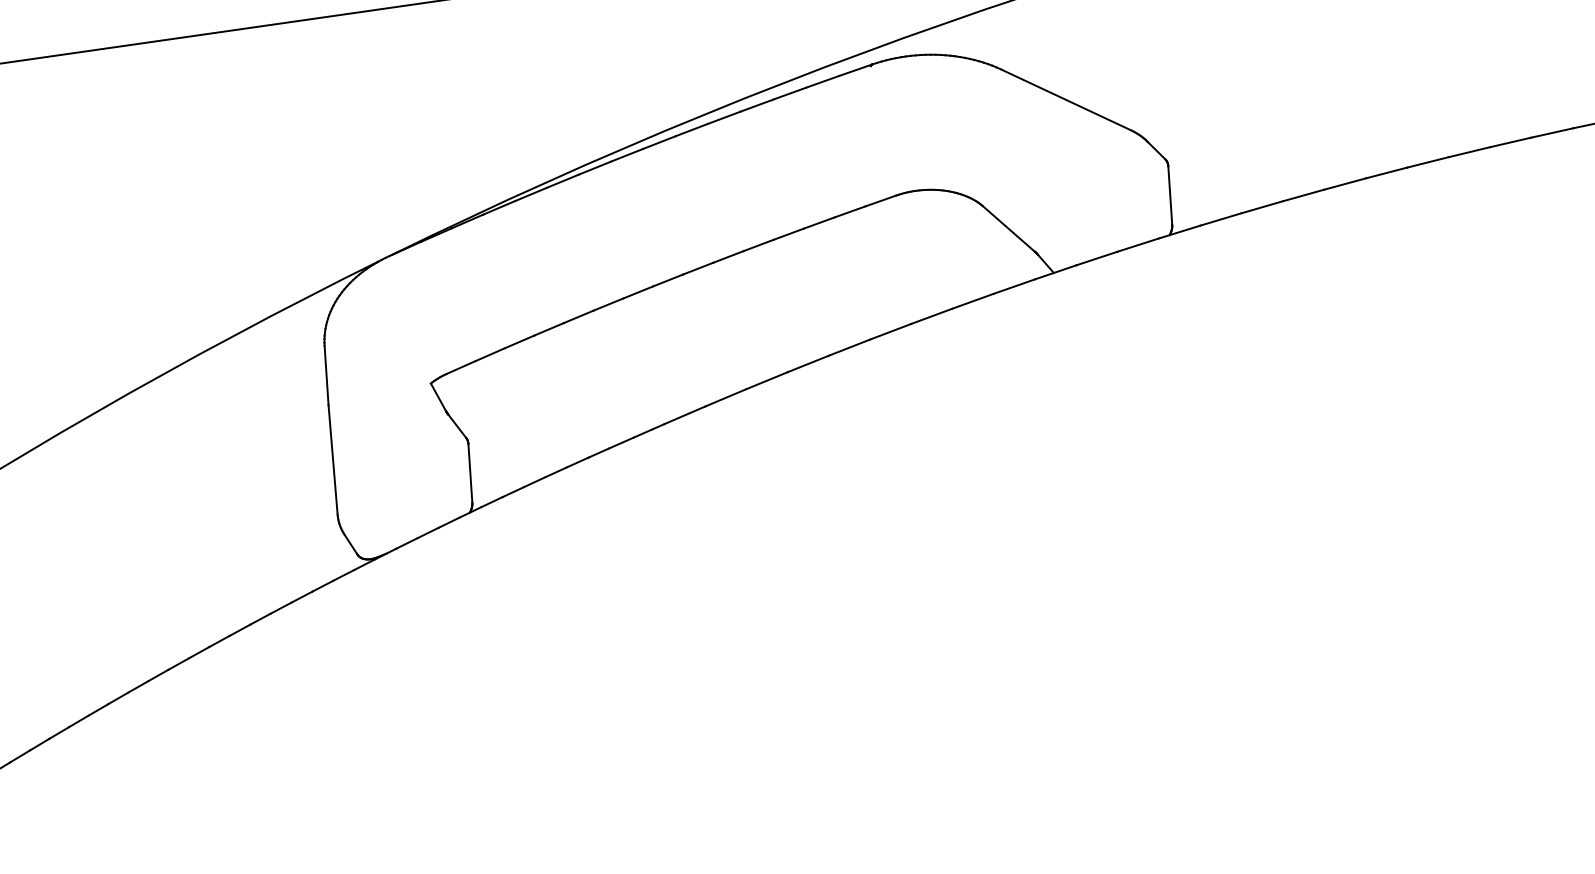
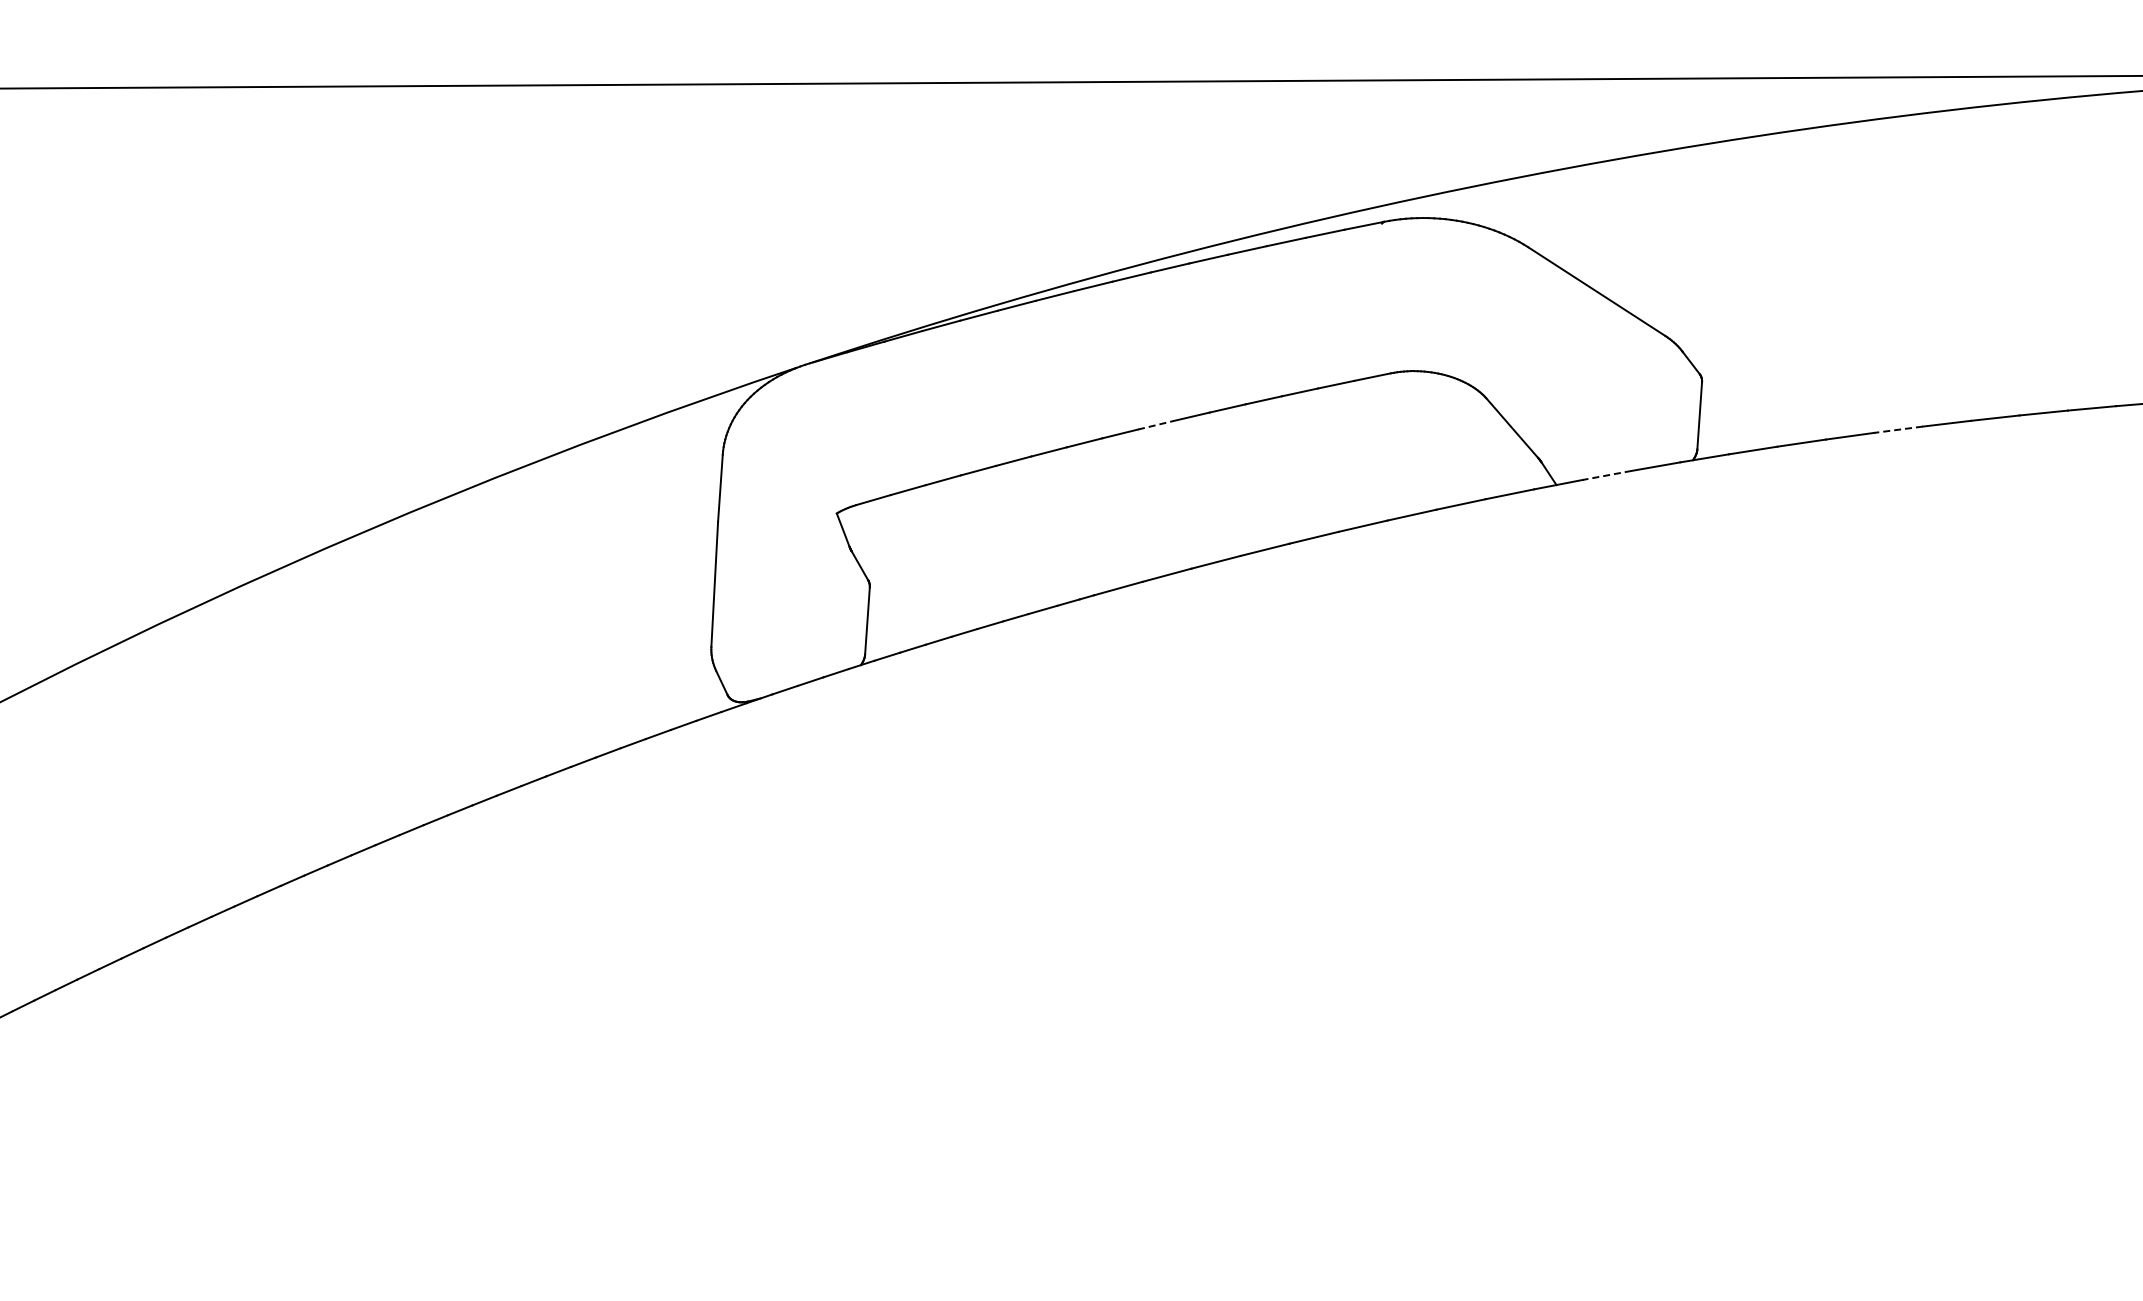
line: (1344, 183) -> (1898, 429), solid -> dashed
line: (1097, 258) -> (1607, 475), solid -> dashed
line: (698, 268) -> (1156, 425), solid -> dashed

